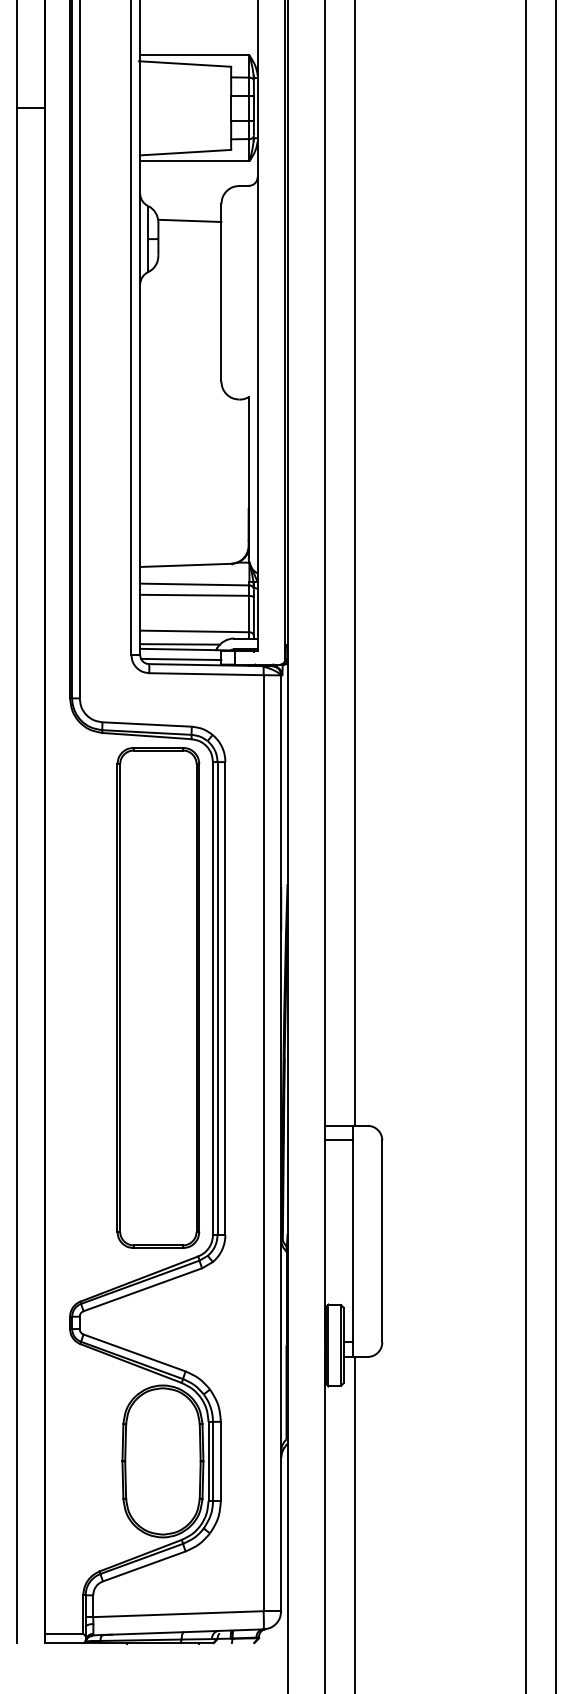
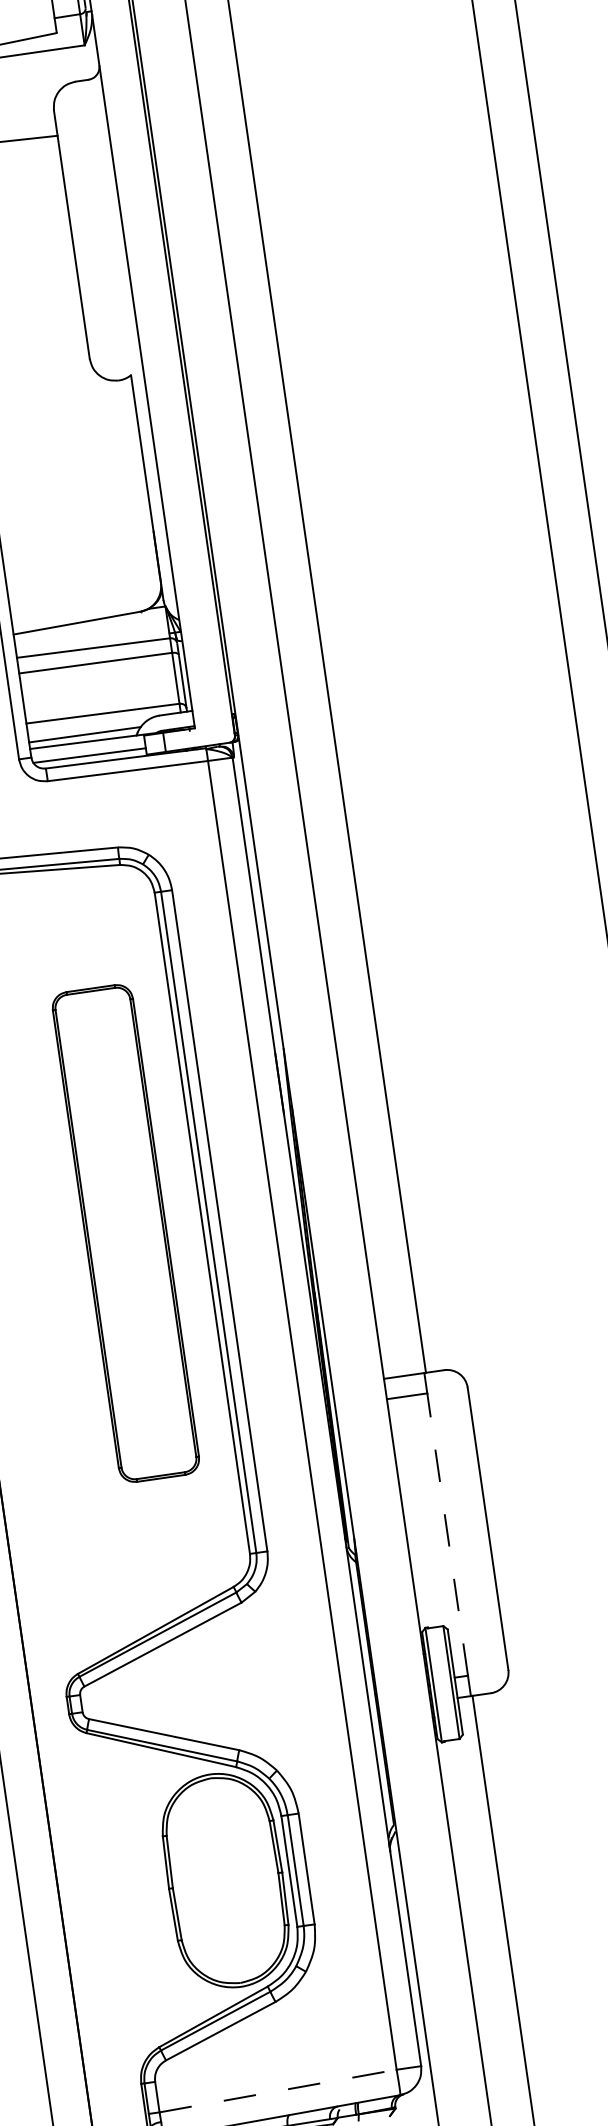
part: (158, 997) -> (125, 1232), size x0.7
line: (353, 1241) -> (447, 1534), solid -> dashed
line: (178, 1614) -> (278, 2091), solid -> dashed

